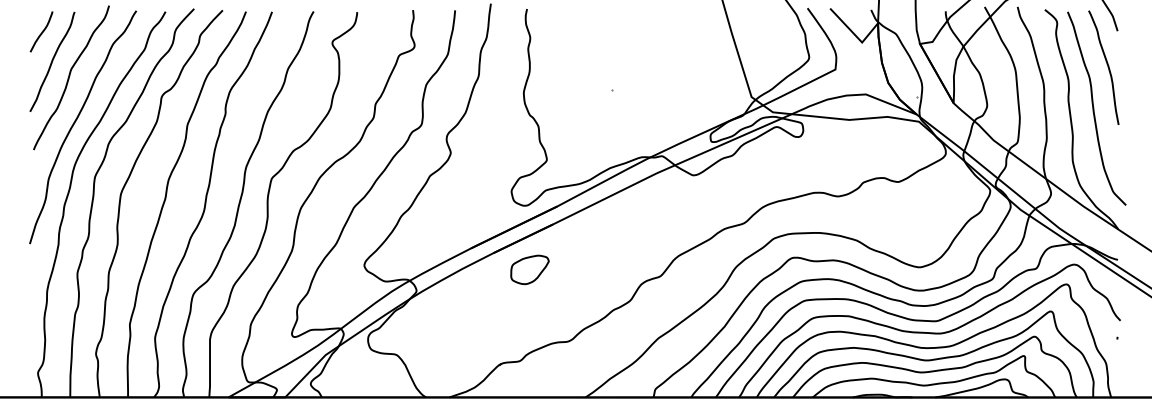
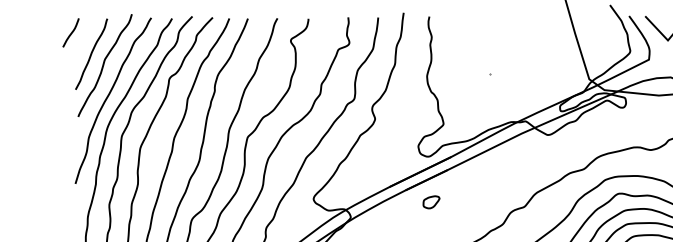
curve: (42, 31) -> (71, 32), moved
part: (529, 269) -> (431, 202), size x0.6

